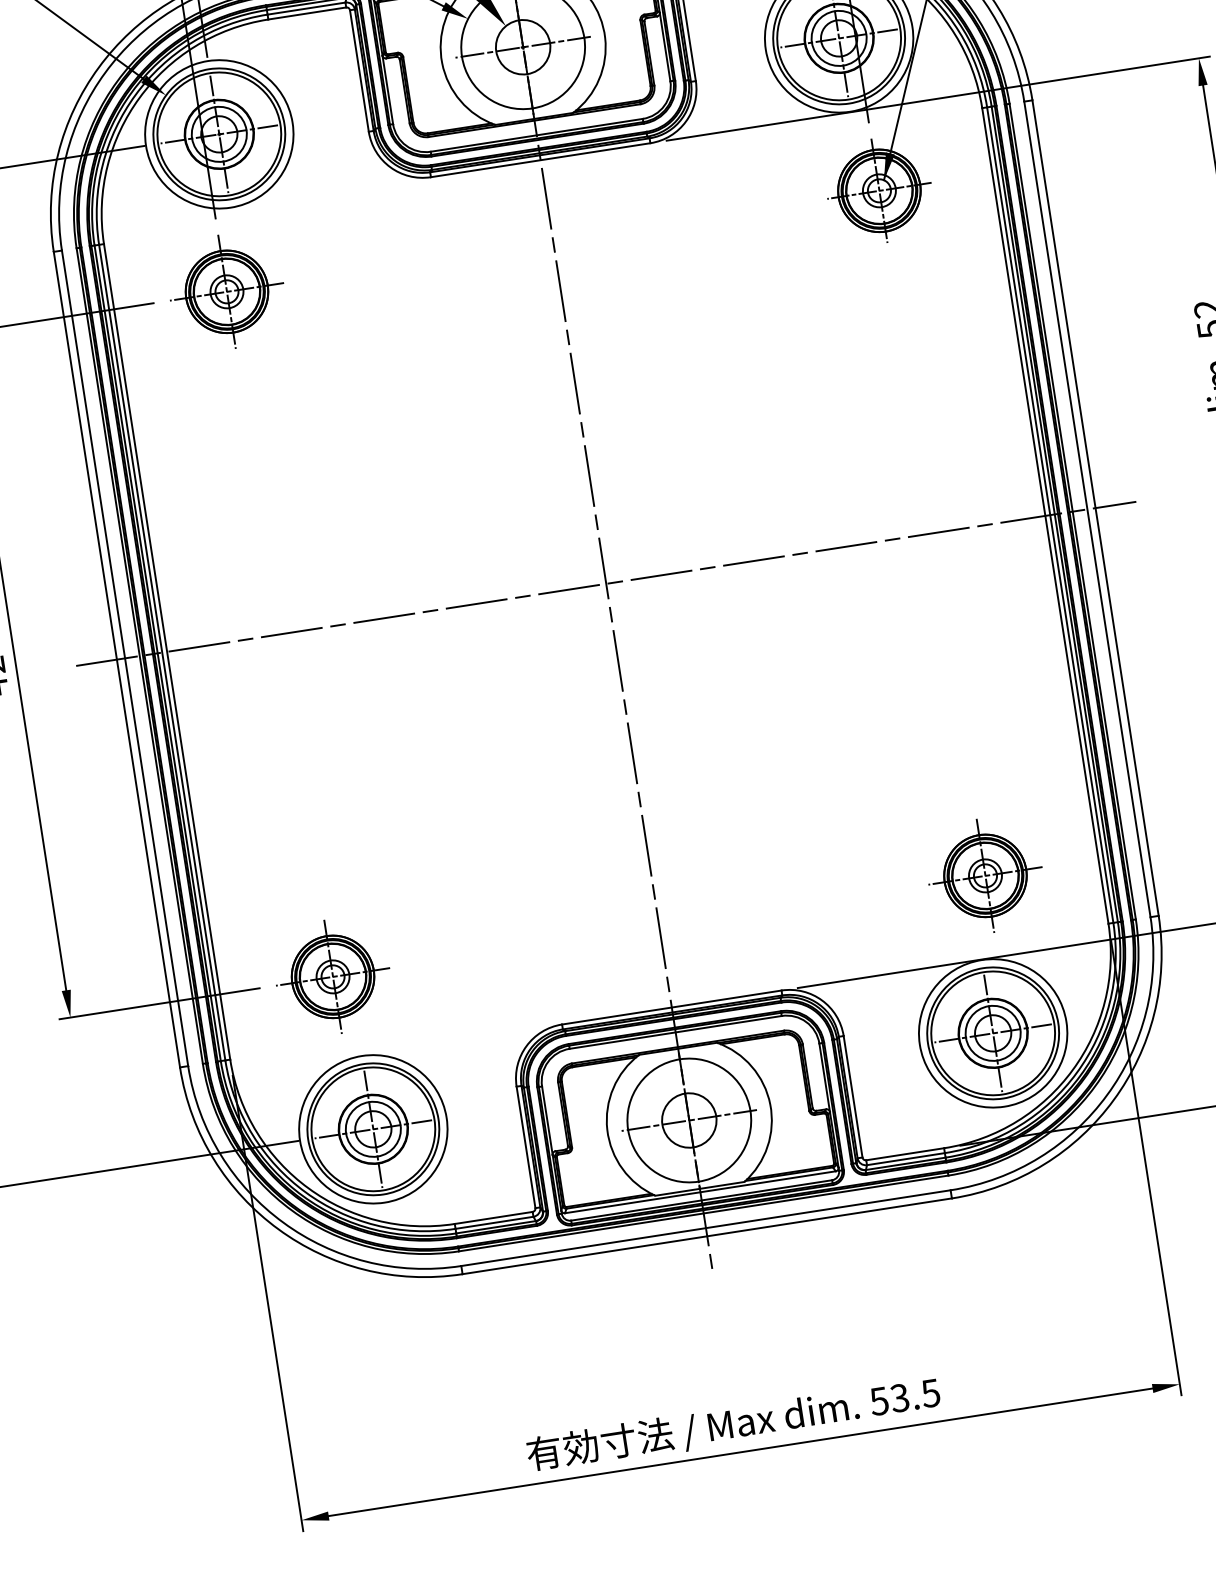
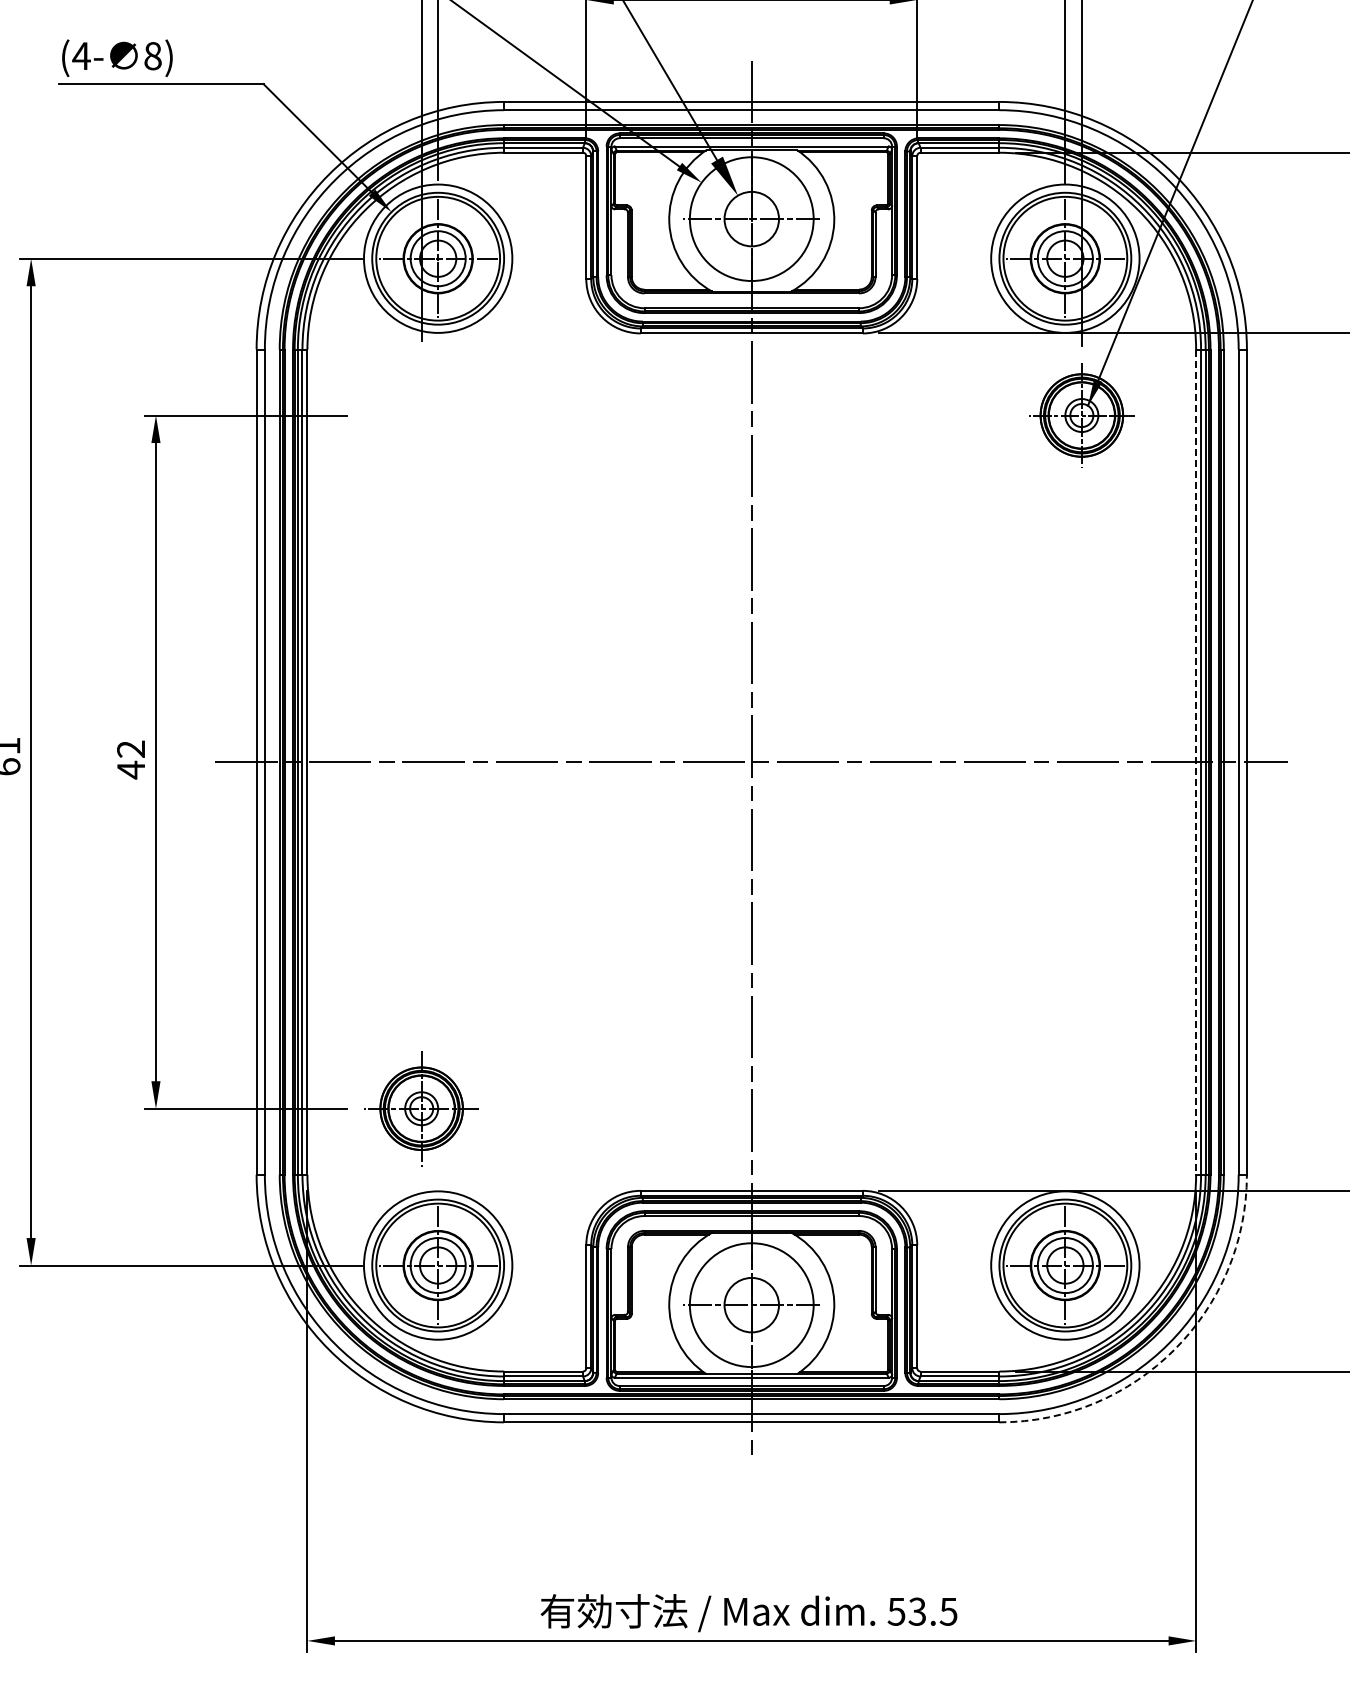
part: (226, 291) -> (421, 415), removed
line: (1045, 516) -> (1196, 762), solid -> dashed
part: (985, 875) -> (1081, 1108), removed
arc: (1113, 1099) -> (1174, 1349), solid -> dashed

